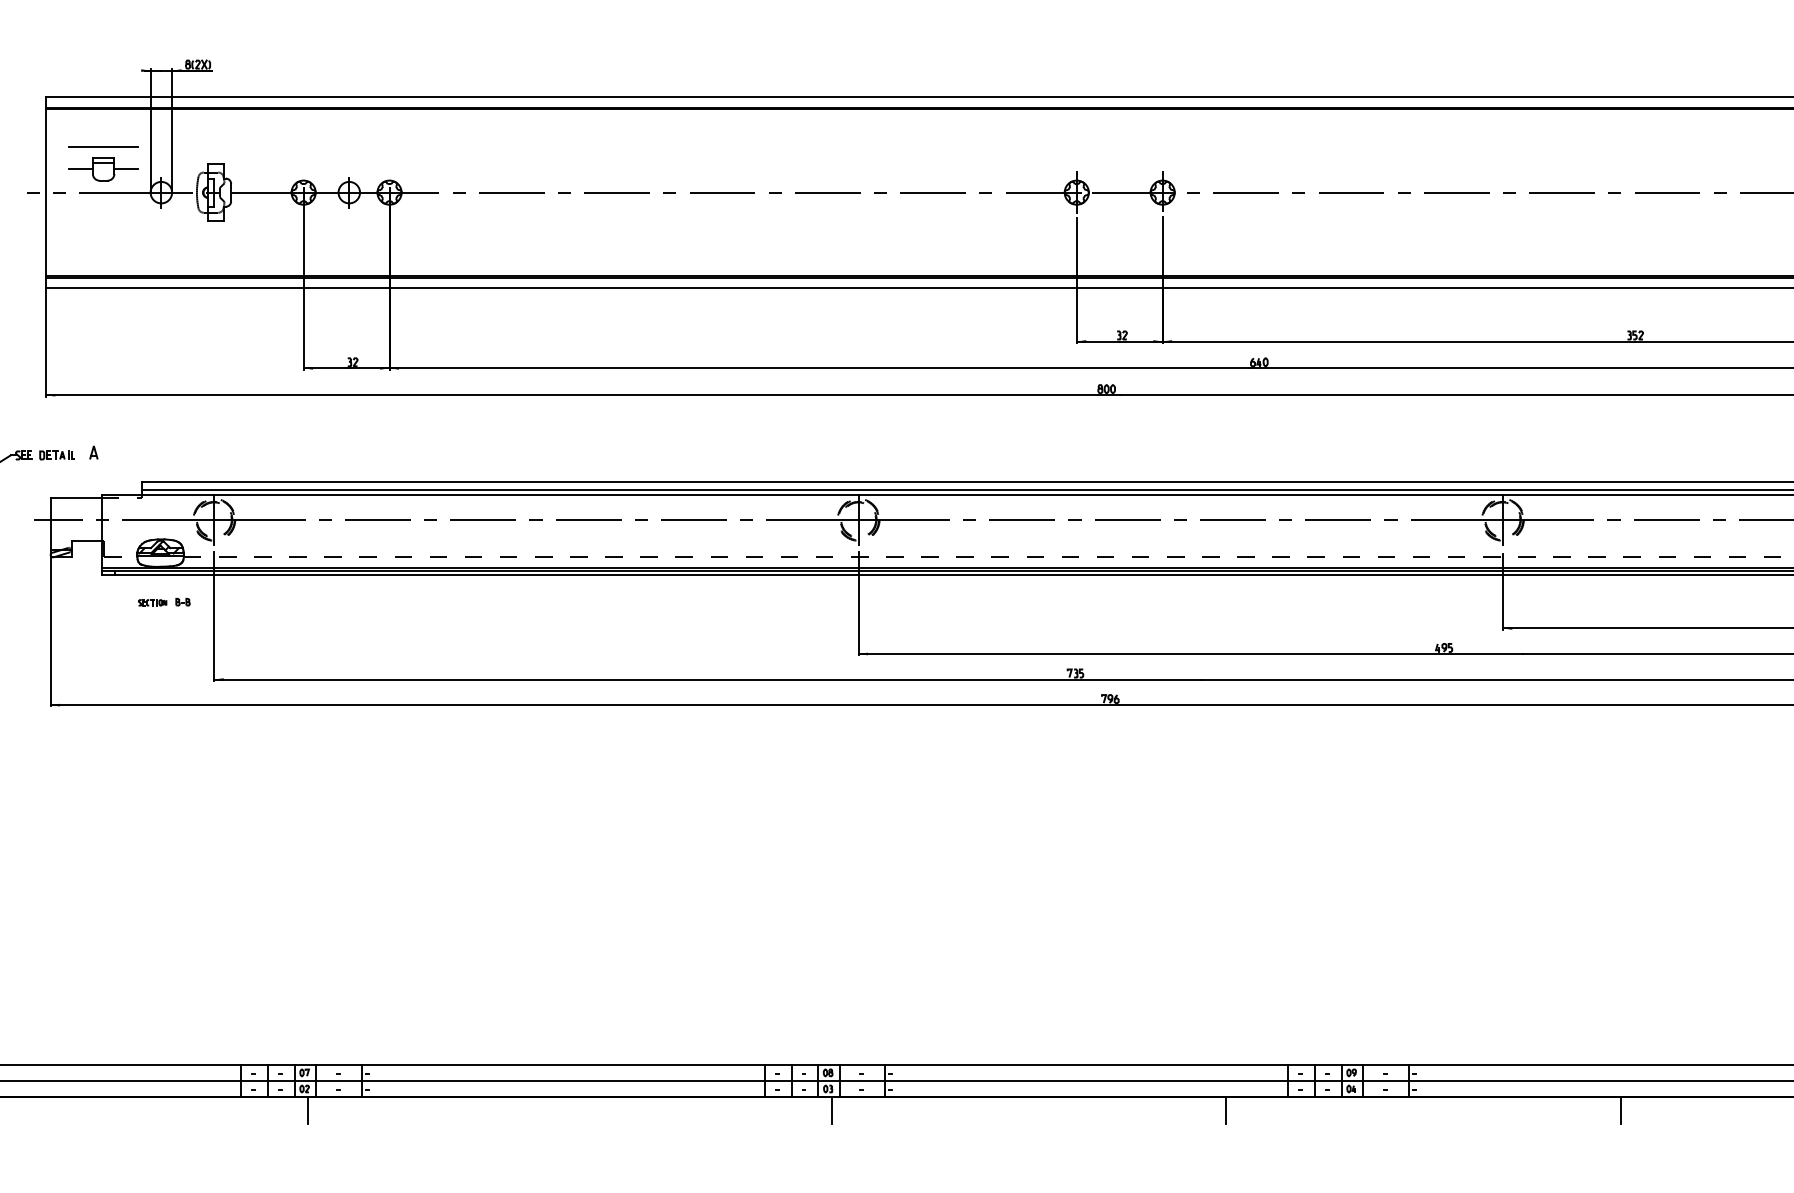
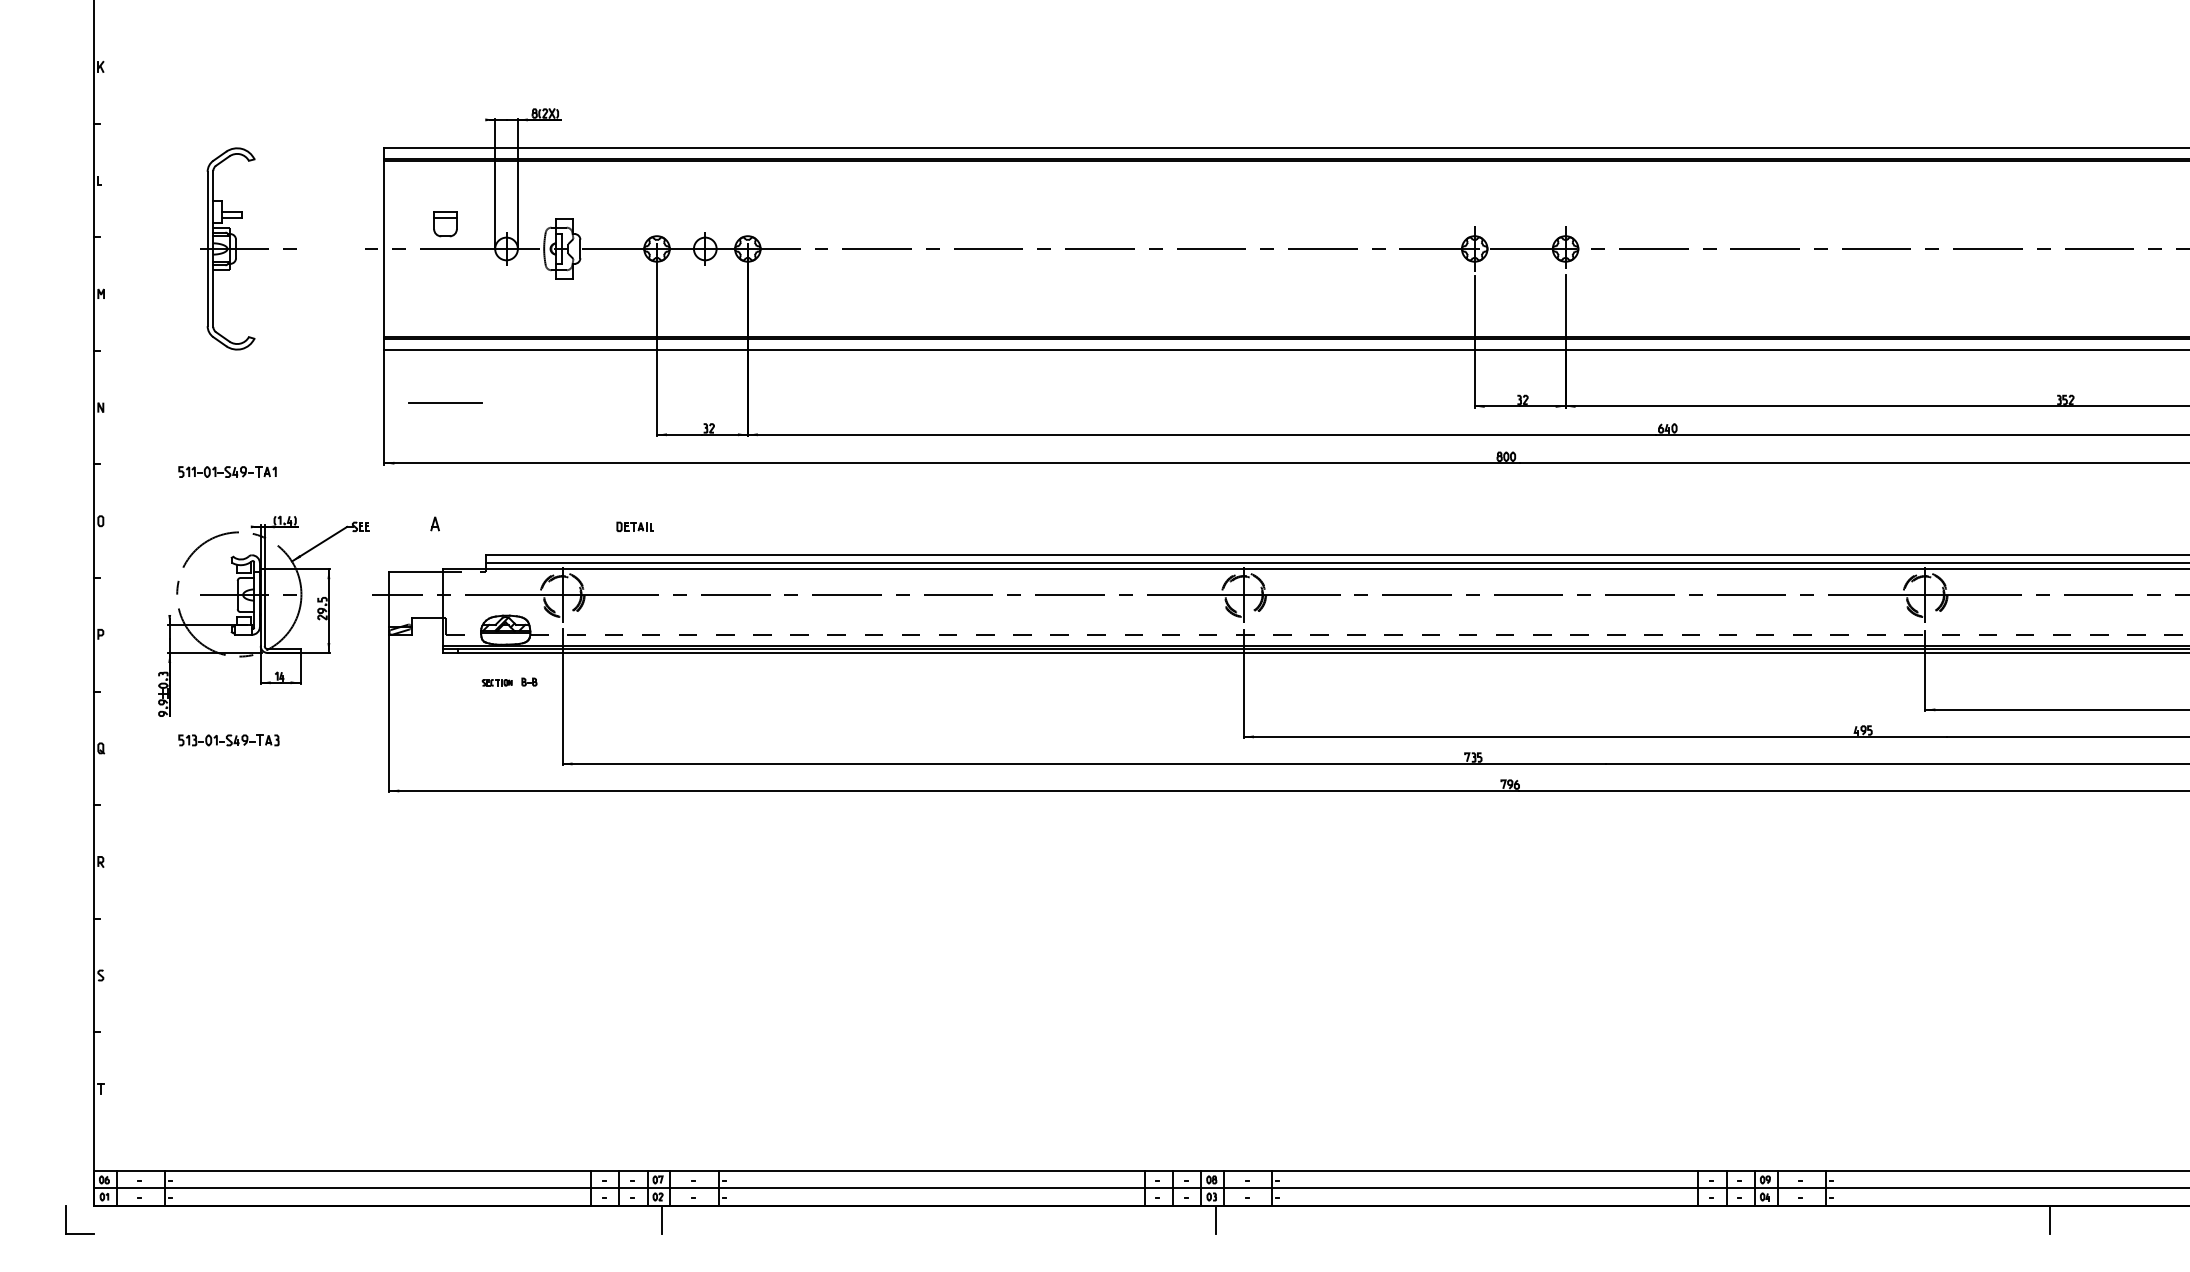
line: (103, 146) -> (445, 402), moved
line: (80, 168) -> (421, 223), removed
line: (125, 168) -> (468, 223), removed
part: (56, 455) -> (634, 526), moved
line: (1225, 1110) -> (1632, 1219), removed

